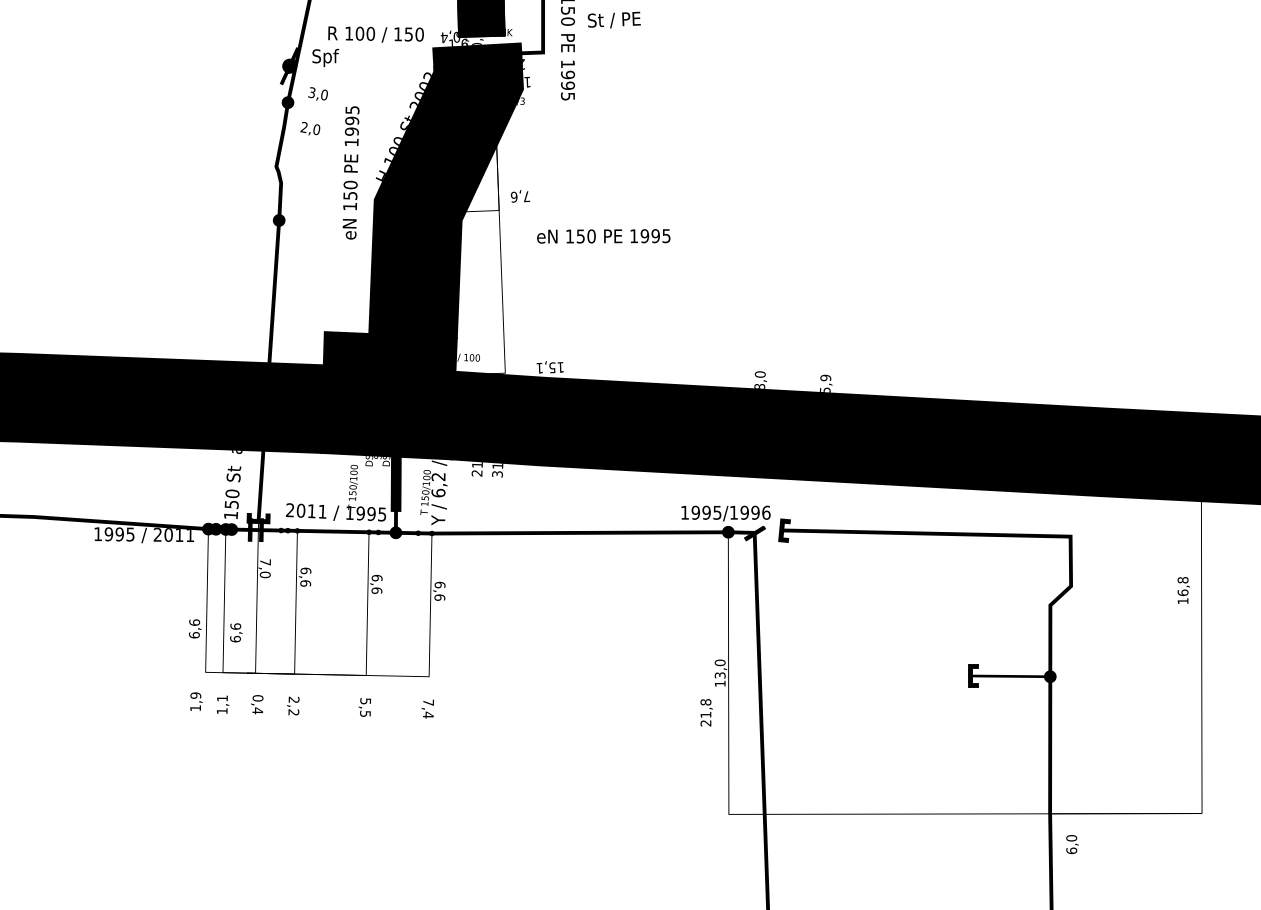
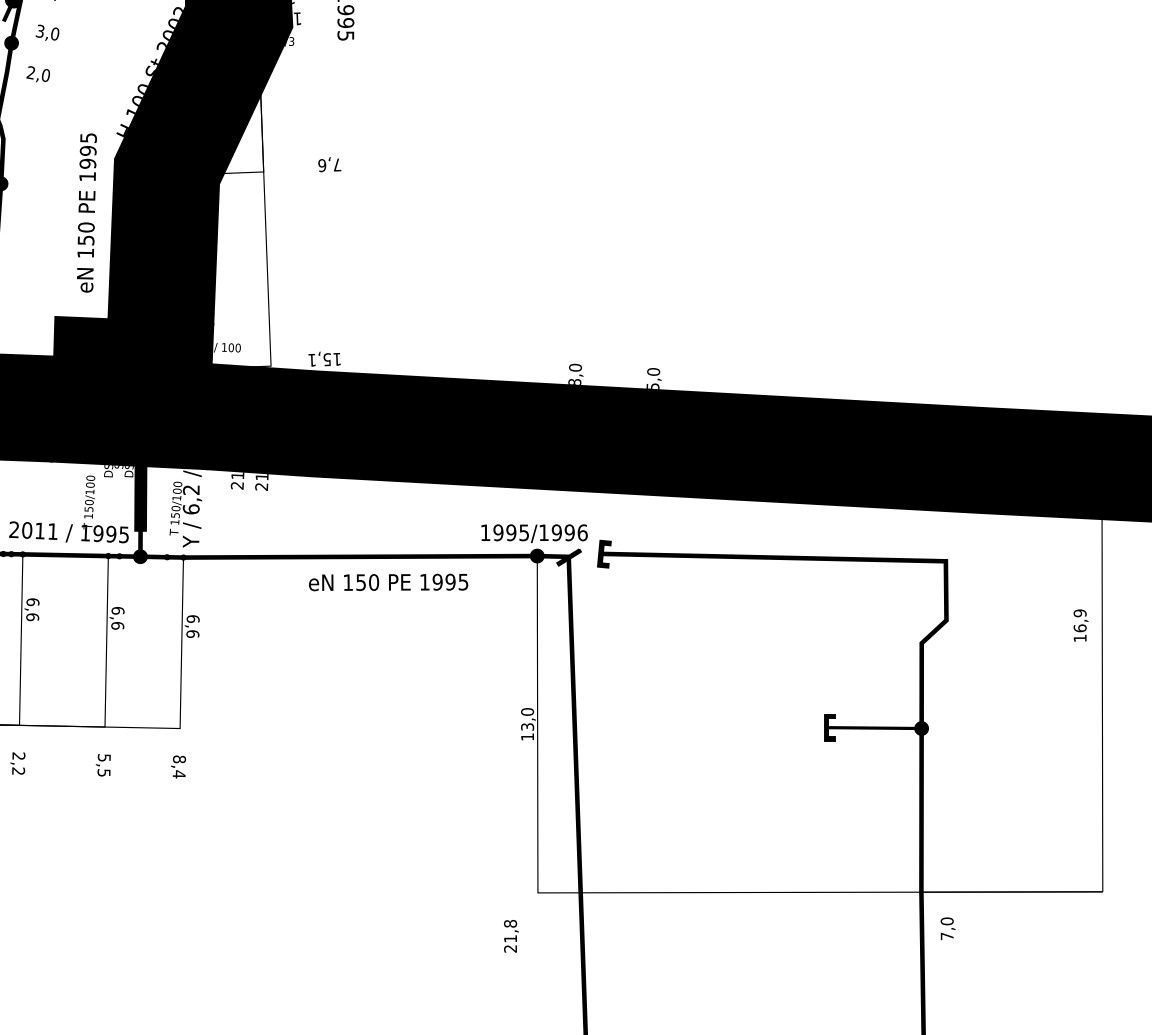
text: (350, 172) -> (86, 212), moved
text: (520, 196) -> (329, 164), moved
text: (603, 236) -> (388, 582), moved
text: (825, 378) -> (653, 372), 195,9 -> 195,0
text: (497, 474) -> (261, 487), 310,4 -> 210,4
text: (1183, 580) -> (1080, 613), 16,8 -> 16,9
text: (428, 702) -> (179, 759), 7,4 -> 8,4
text: (706, 712) -> (511, 935), moved
text: (1071, 850) -> (946, 935), 6,0 -> 7,0

